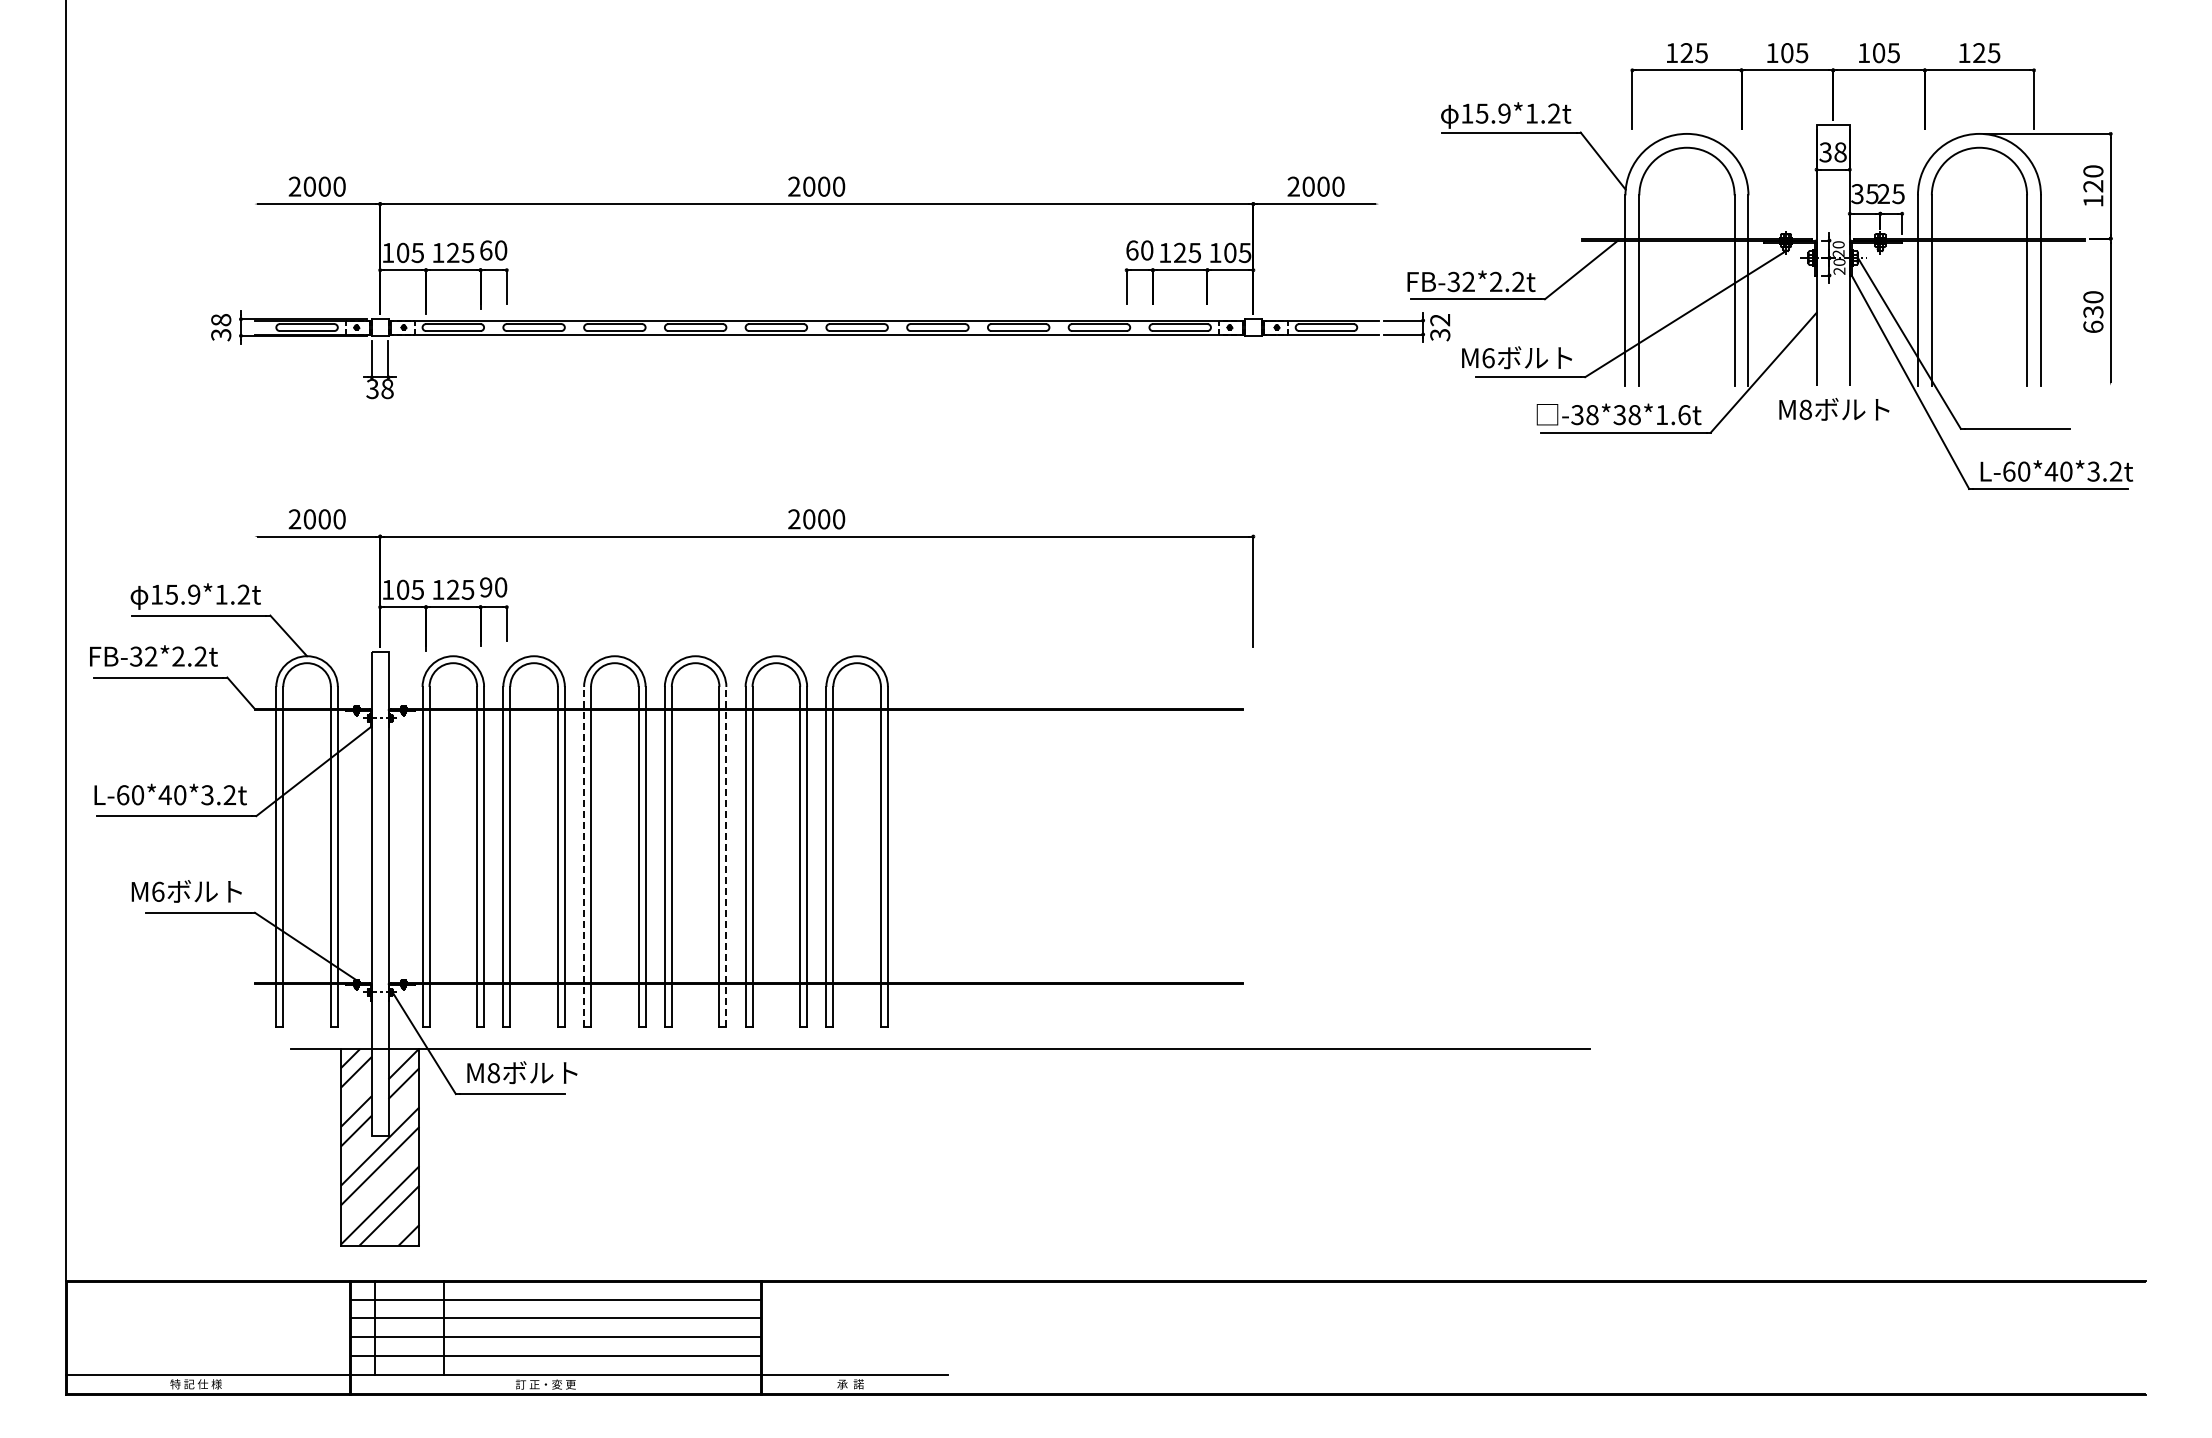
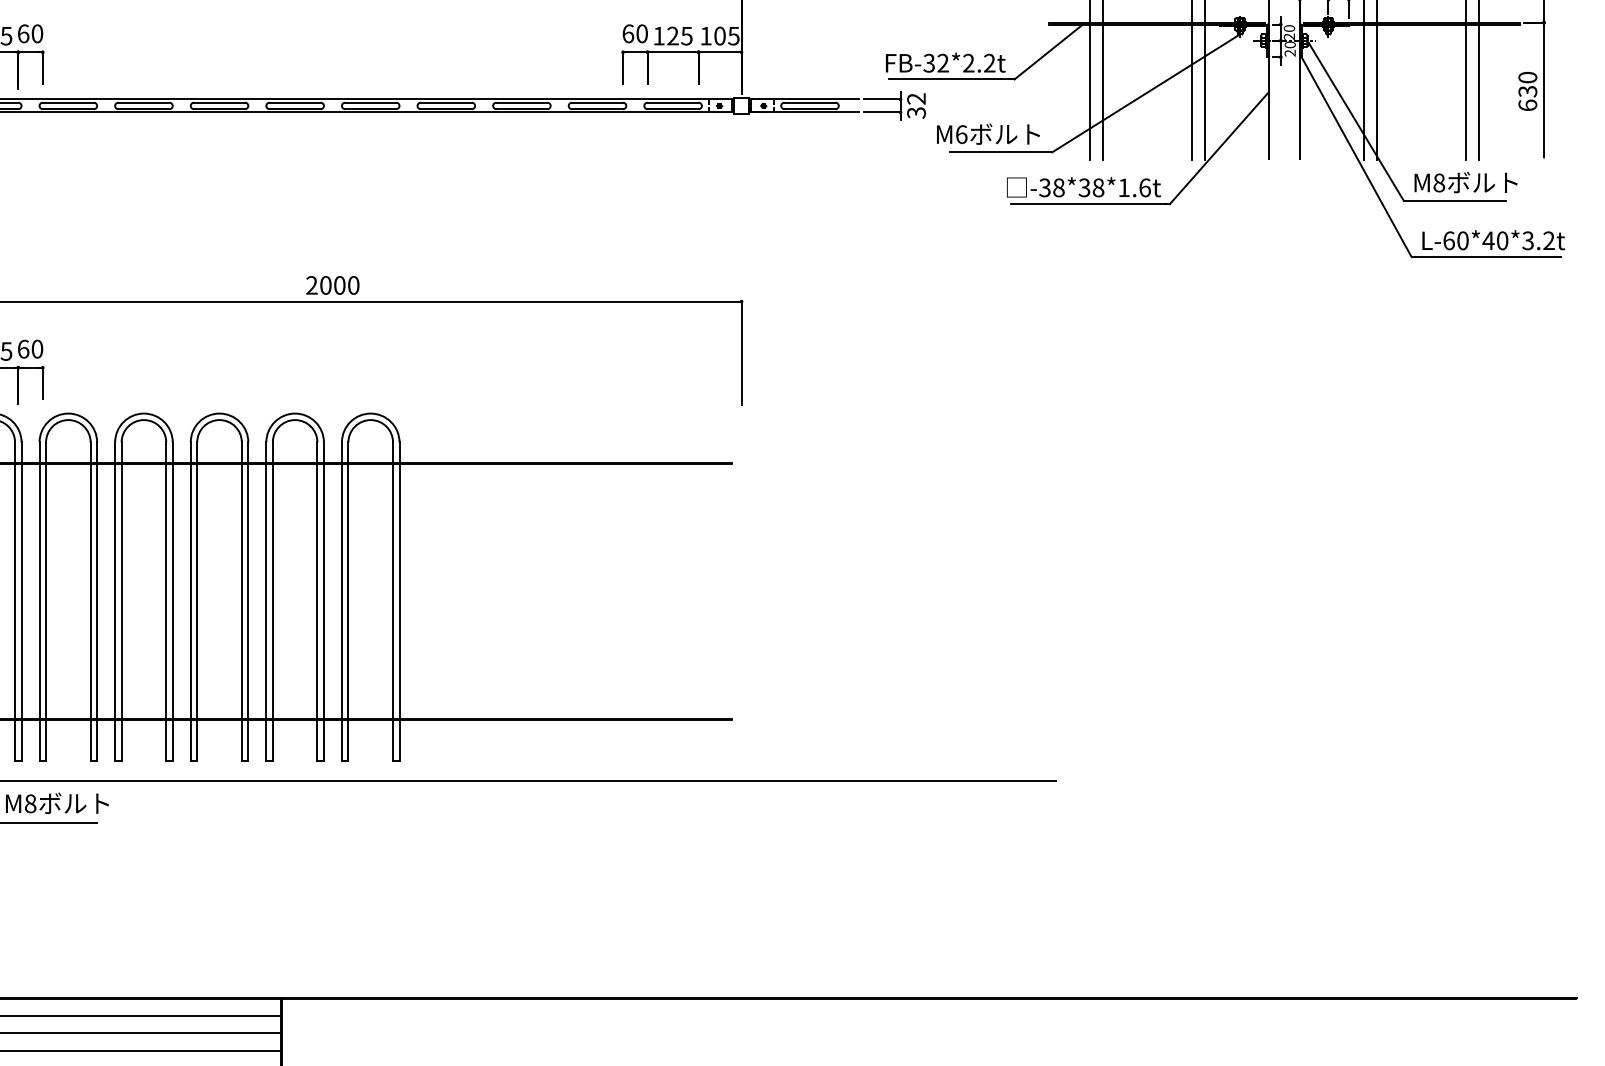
text: (1834, 409) -> (1466, 182), moved
text: (486, 587) -> (23, 349), 90 -> 60
line: (584, 856) -> (115, 601), dashed -> solid
line: (726, 856) -> (248, 601), dashed -> solid

